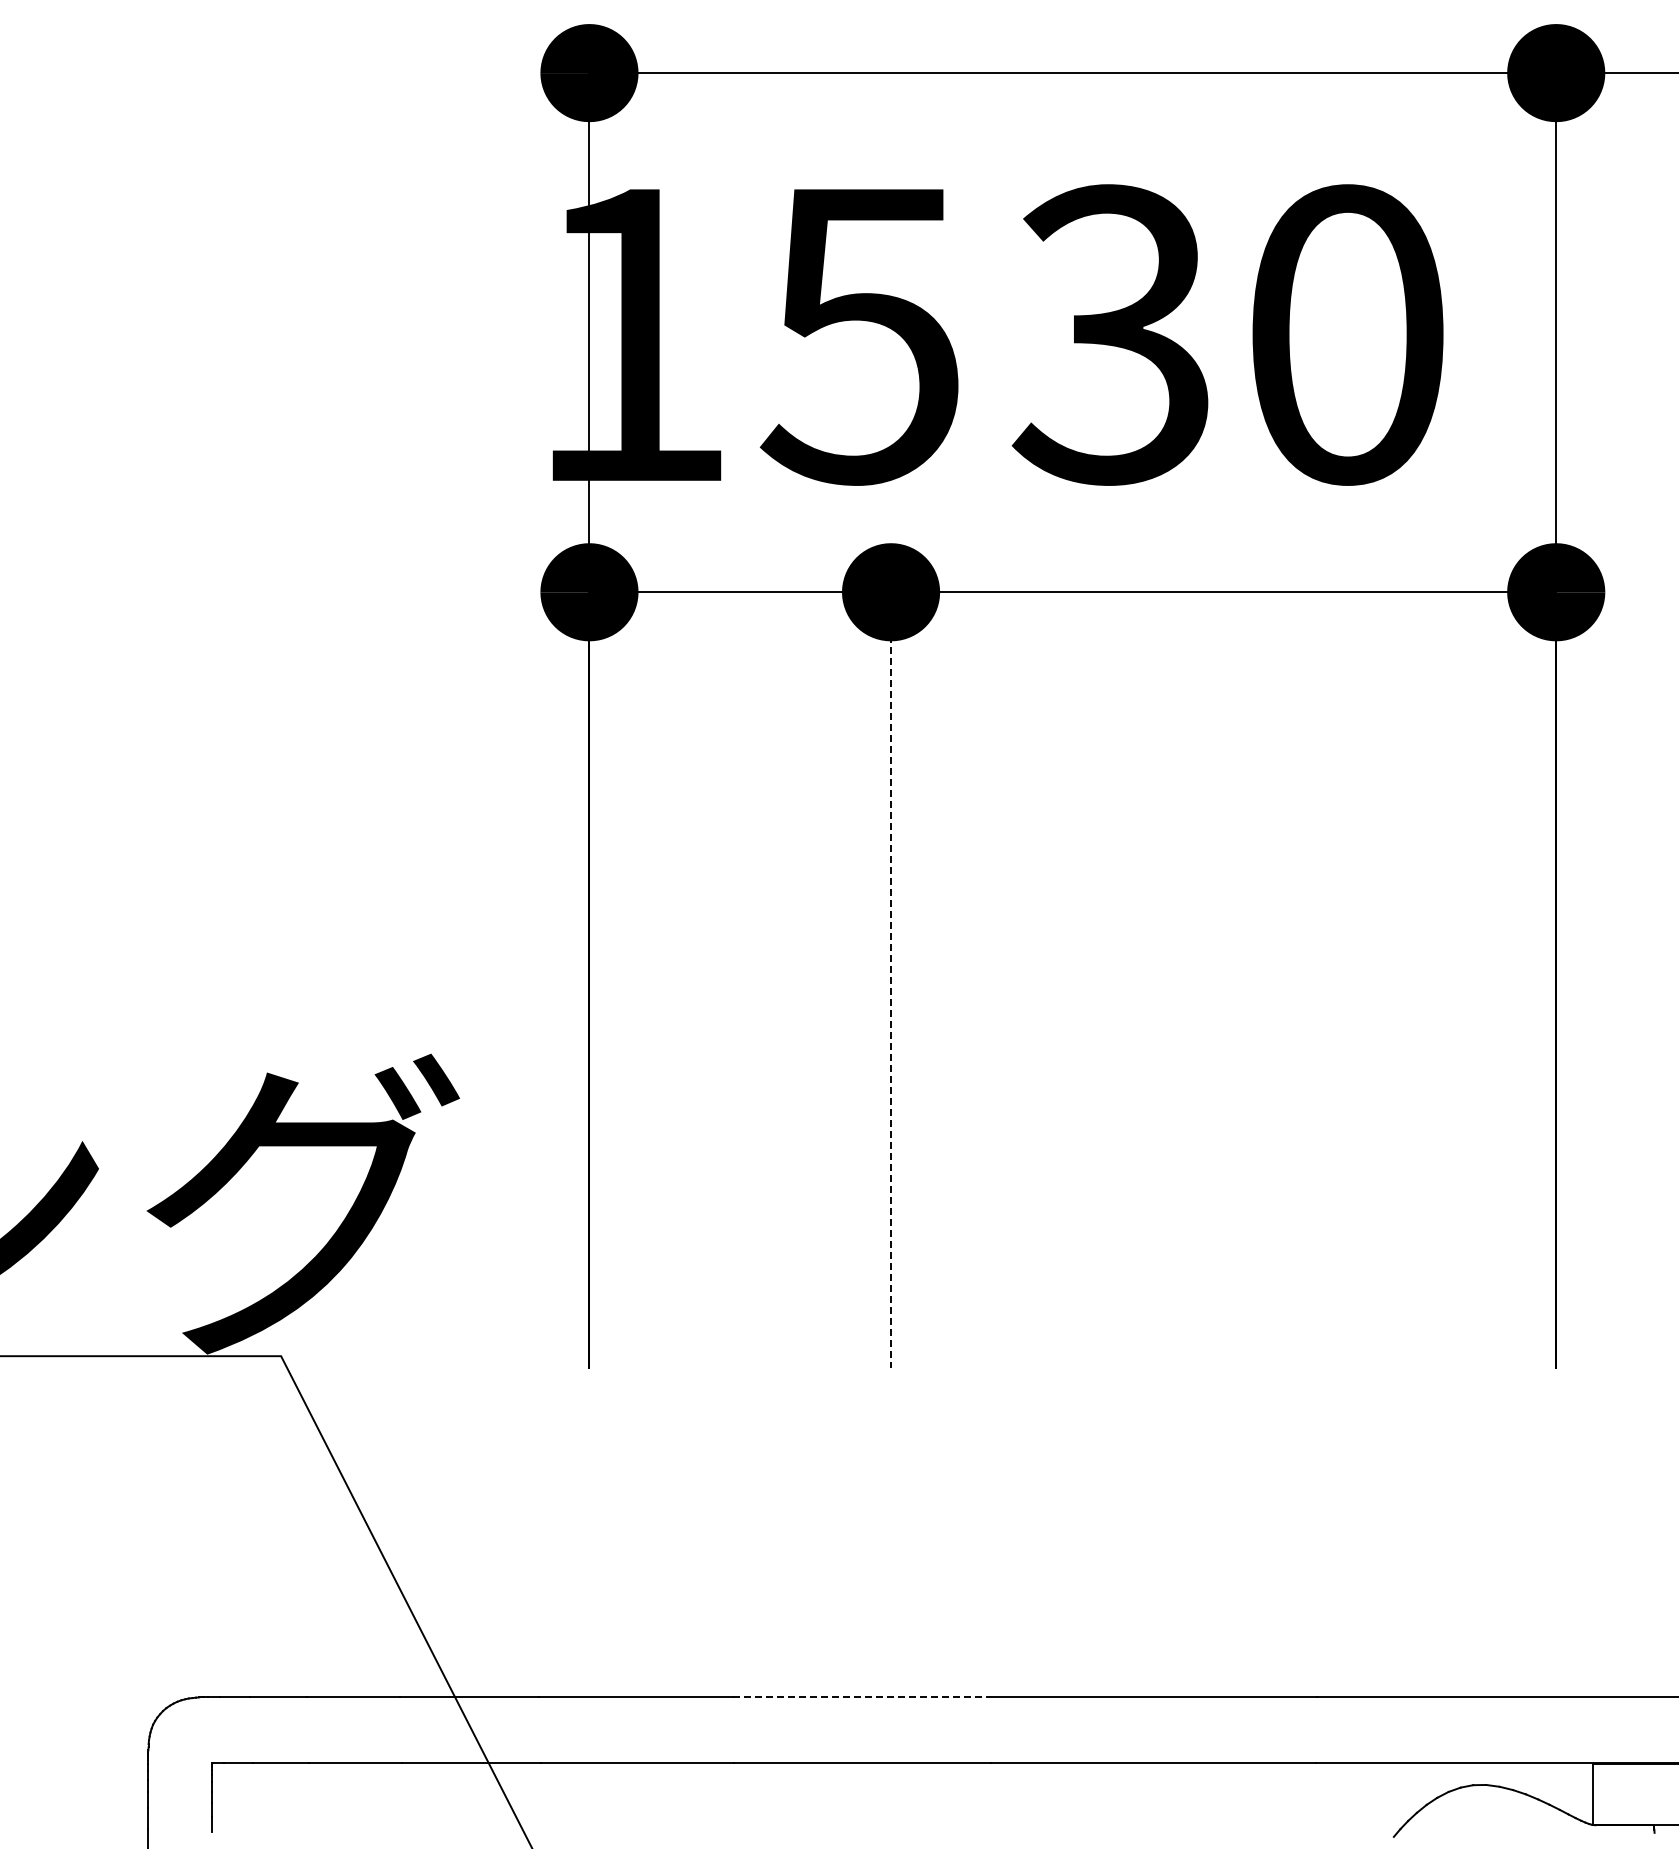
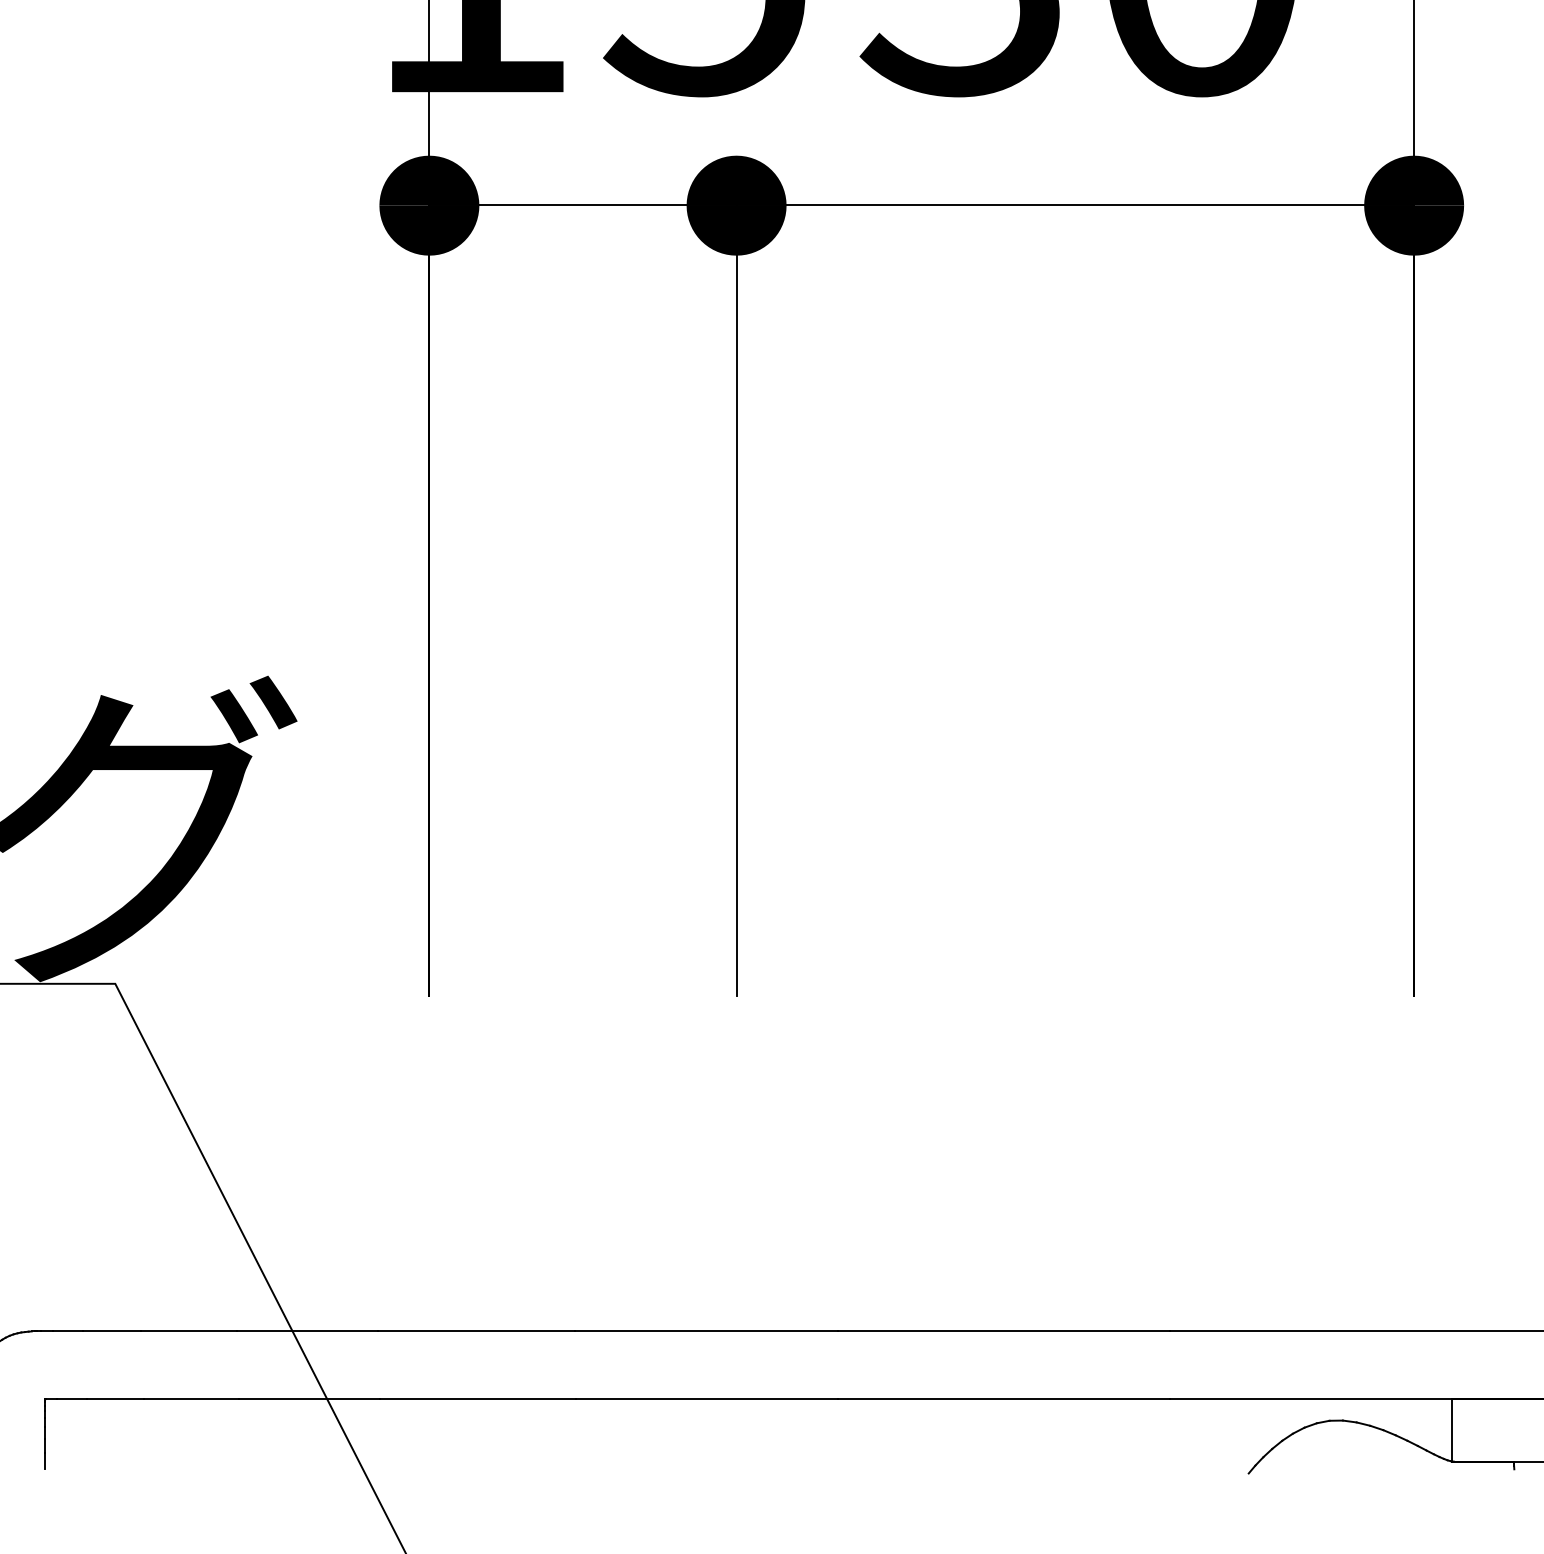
line: (891, 979) -> (737, 600), dashed -> solid
line: (861, 1697) -> (706, 1331), dashed -> solid

